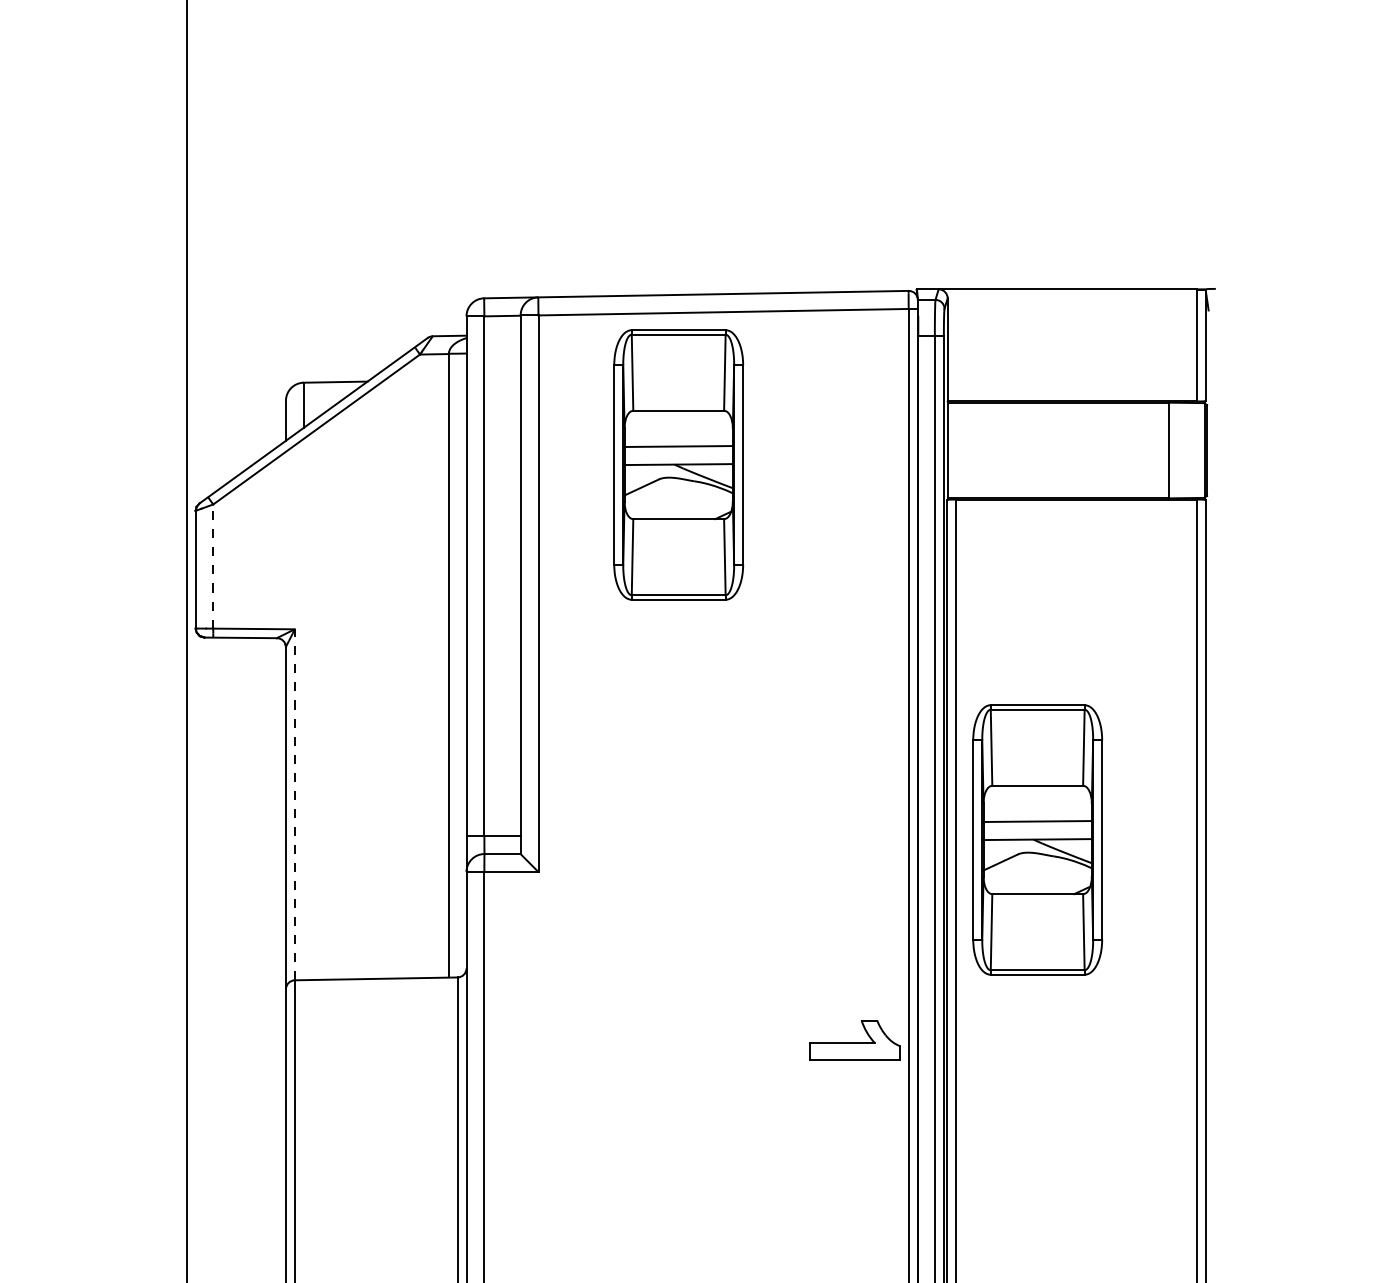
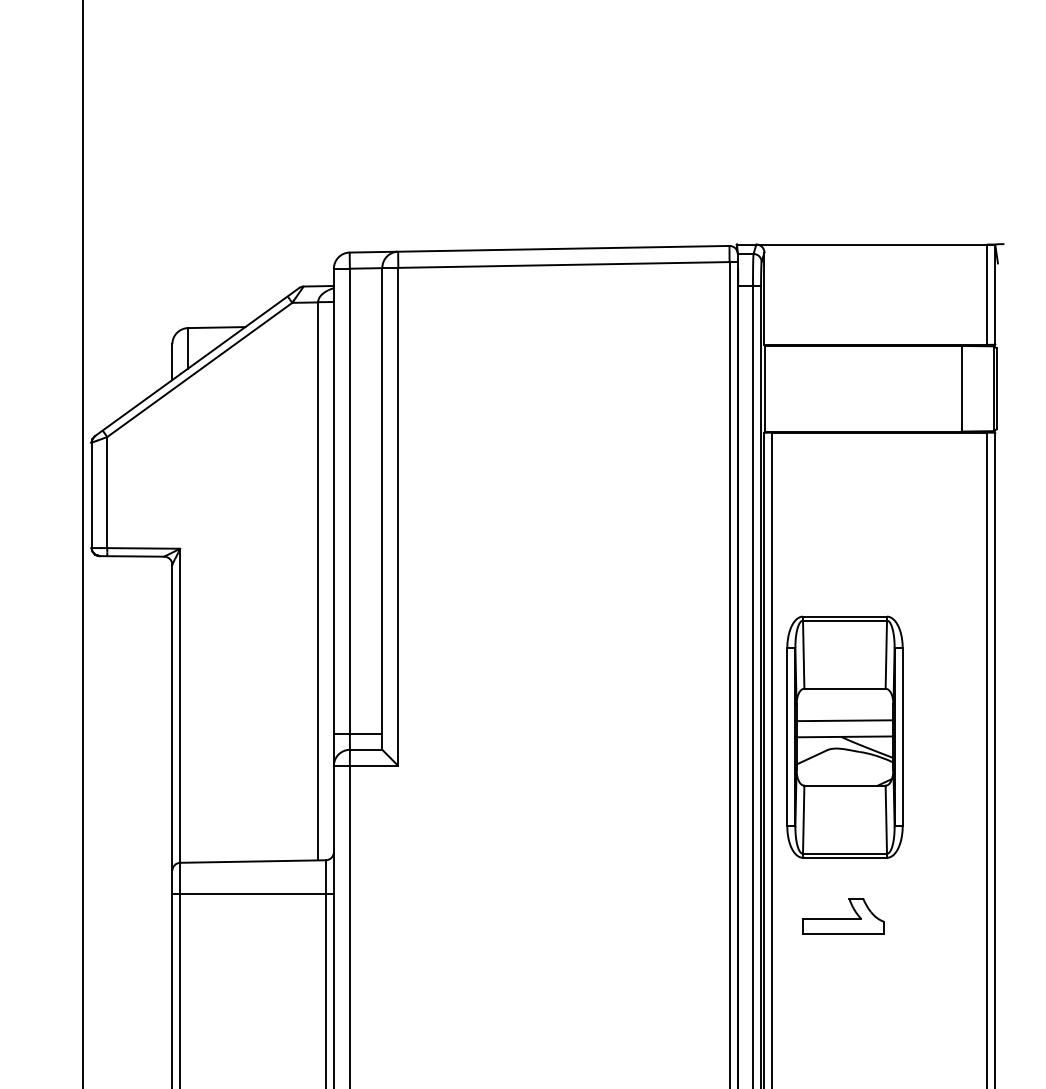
part: (678, 464) -> (523, 401), removed
line: (213, 566) -> (107, 492), dashed -> solid
line: (294, 804) -> (179, 705), dashed -> solid
line: (375, 1015) -> (252, 894), added
part: (854, 1040) -> (843, 916), moved

